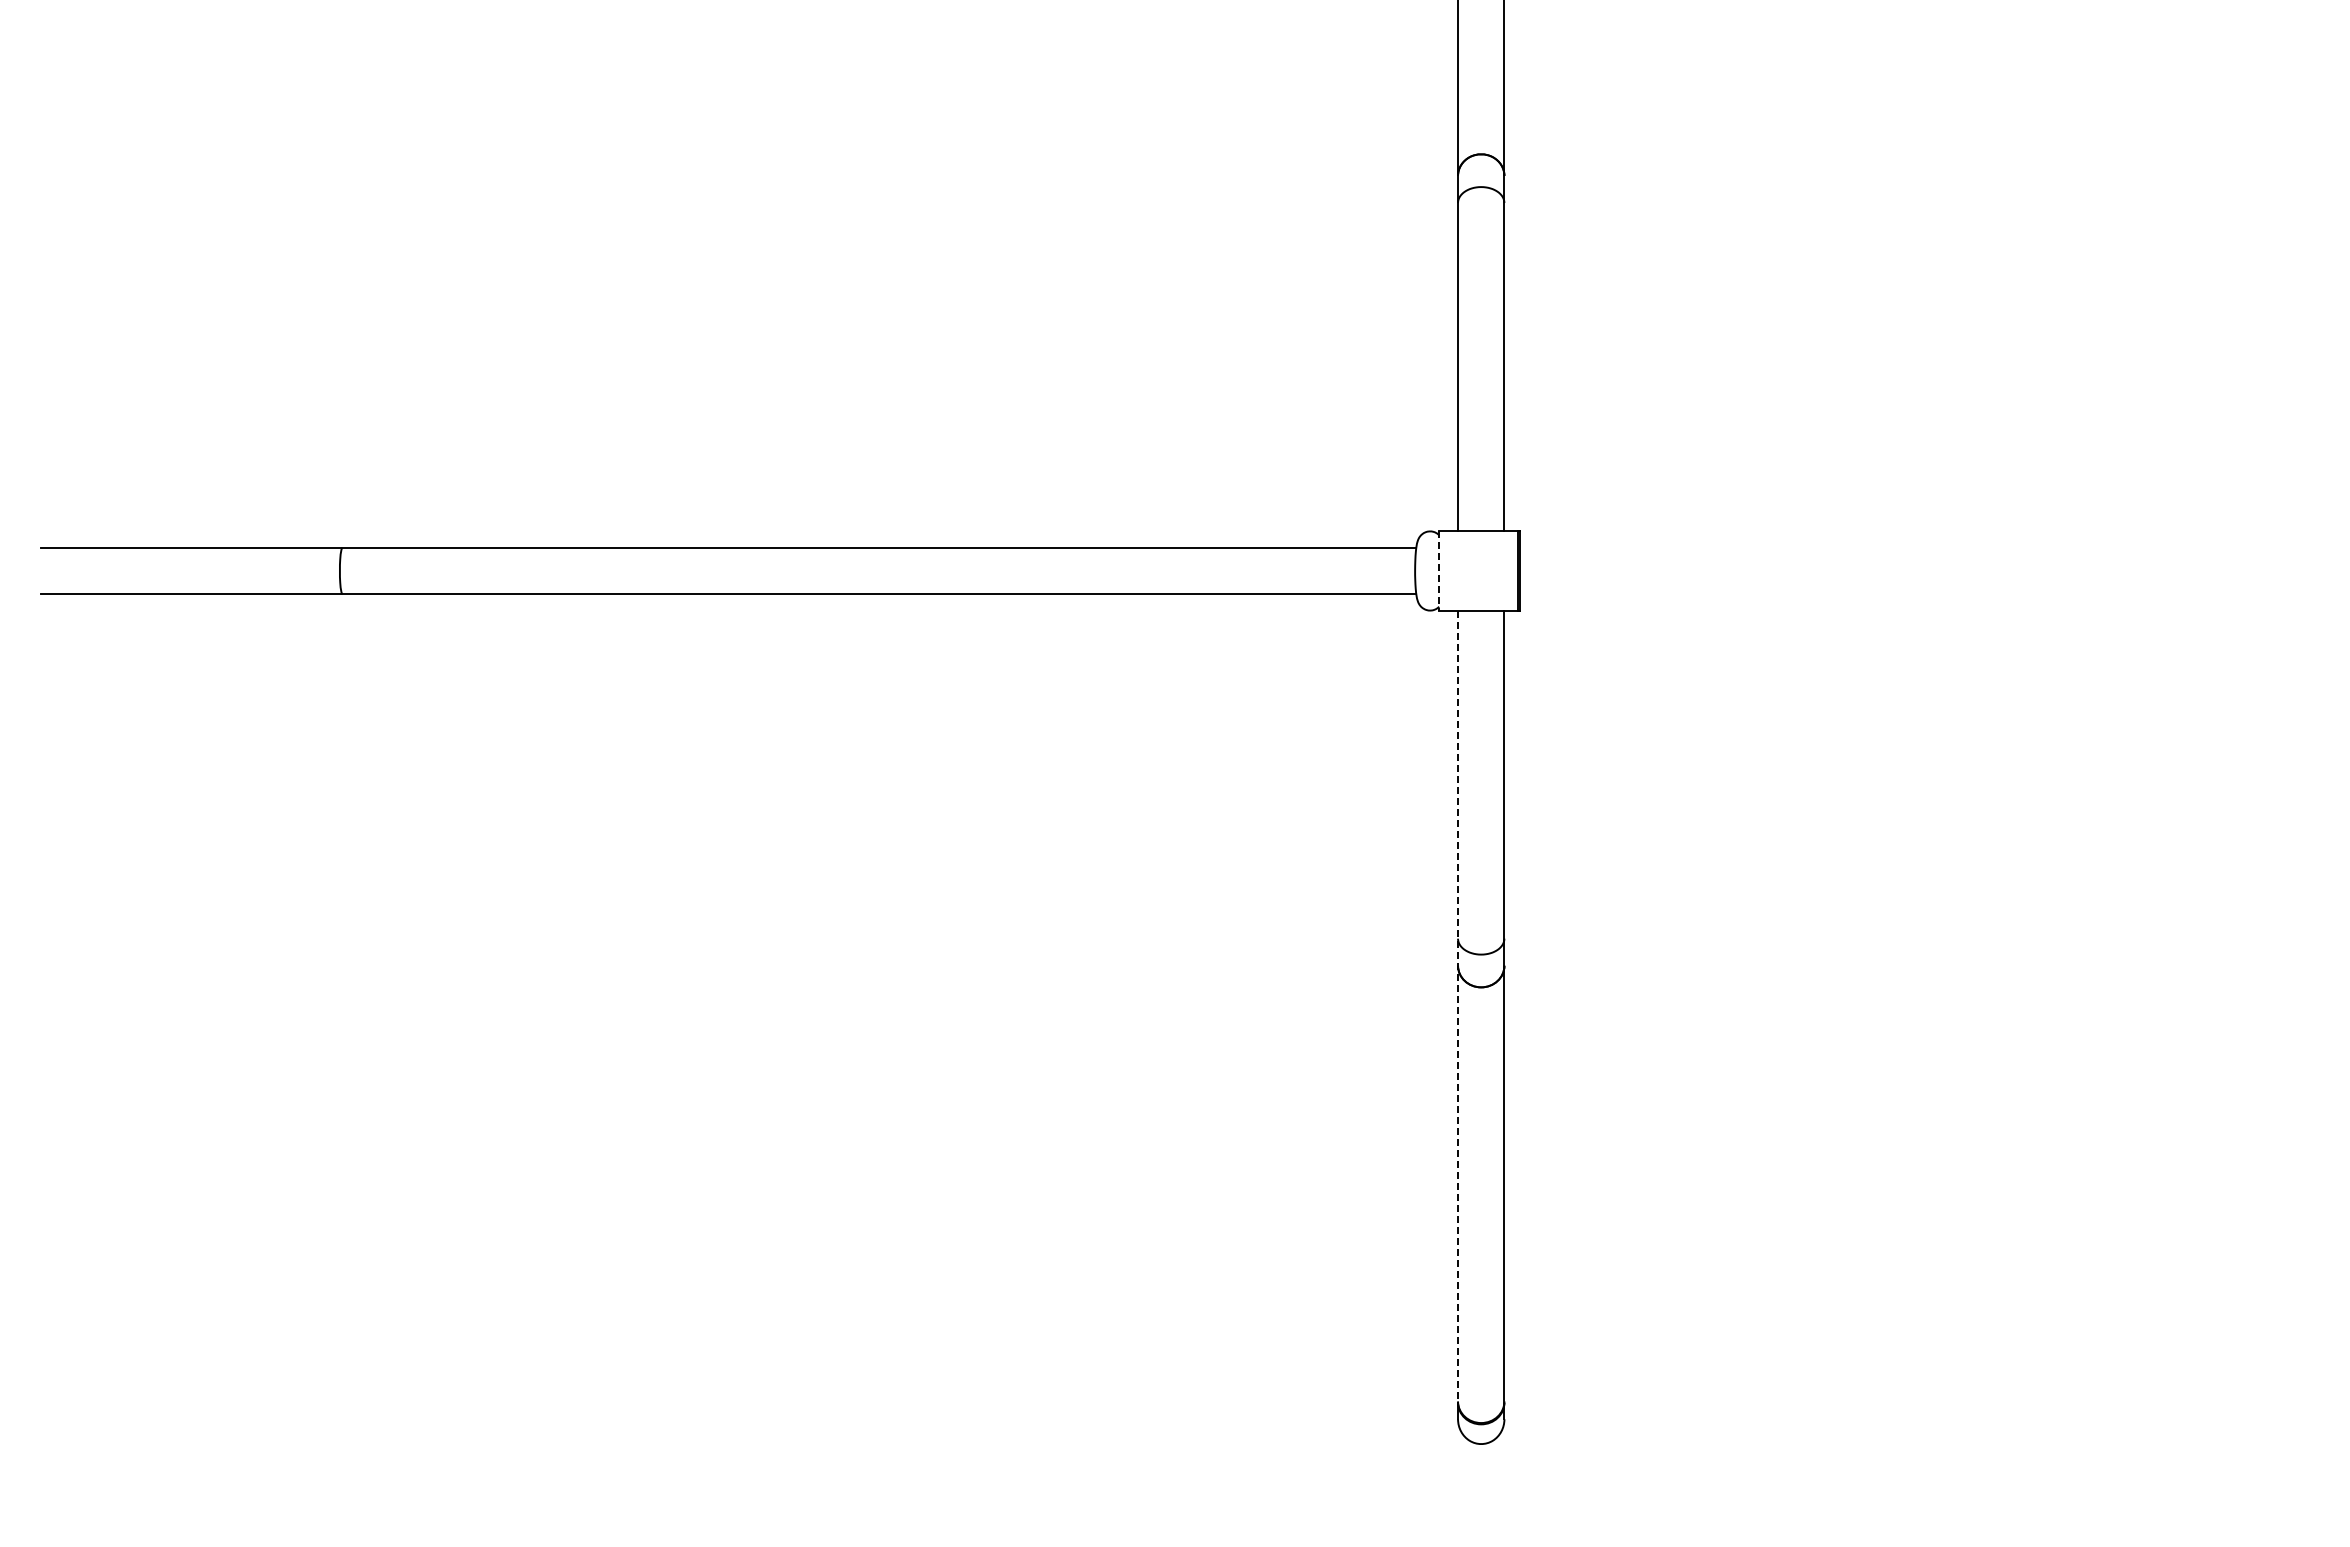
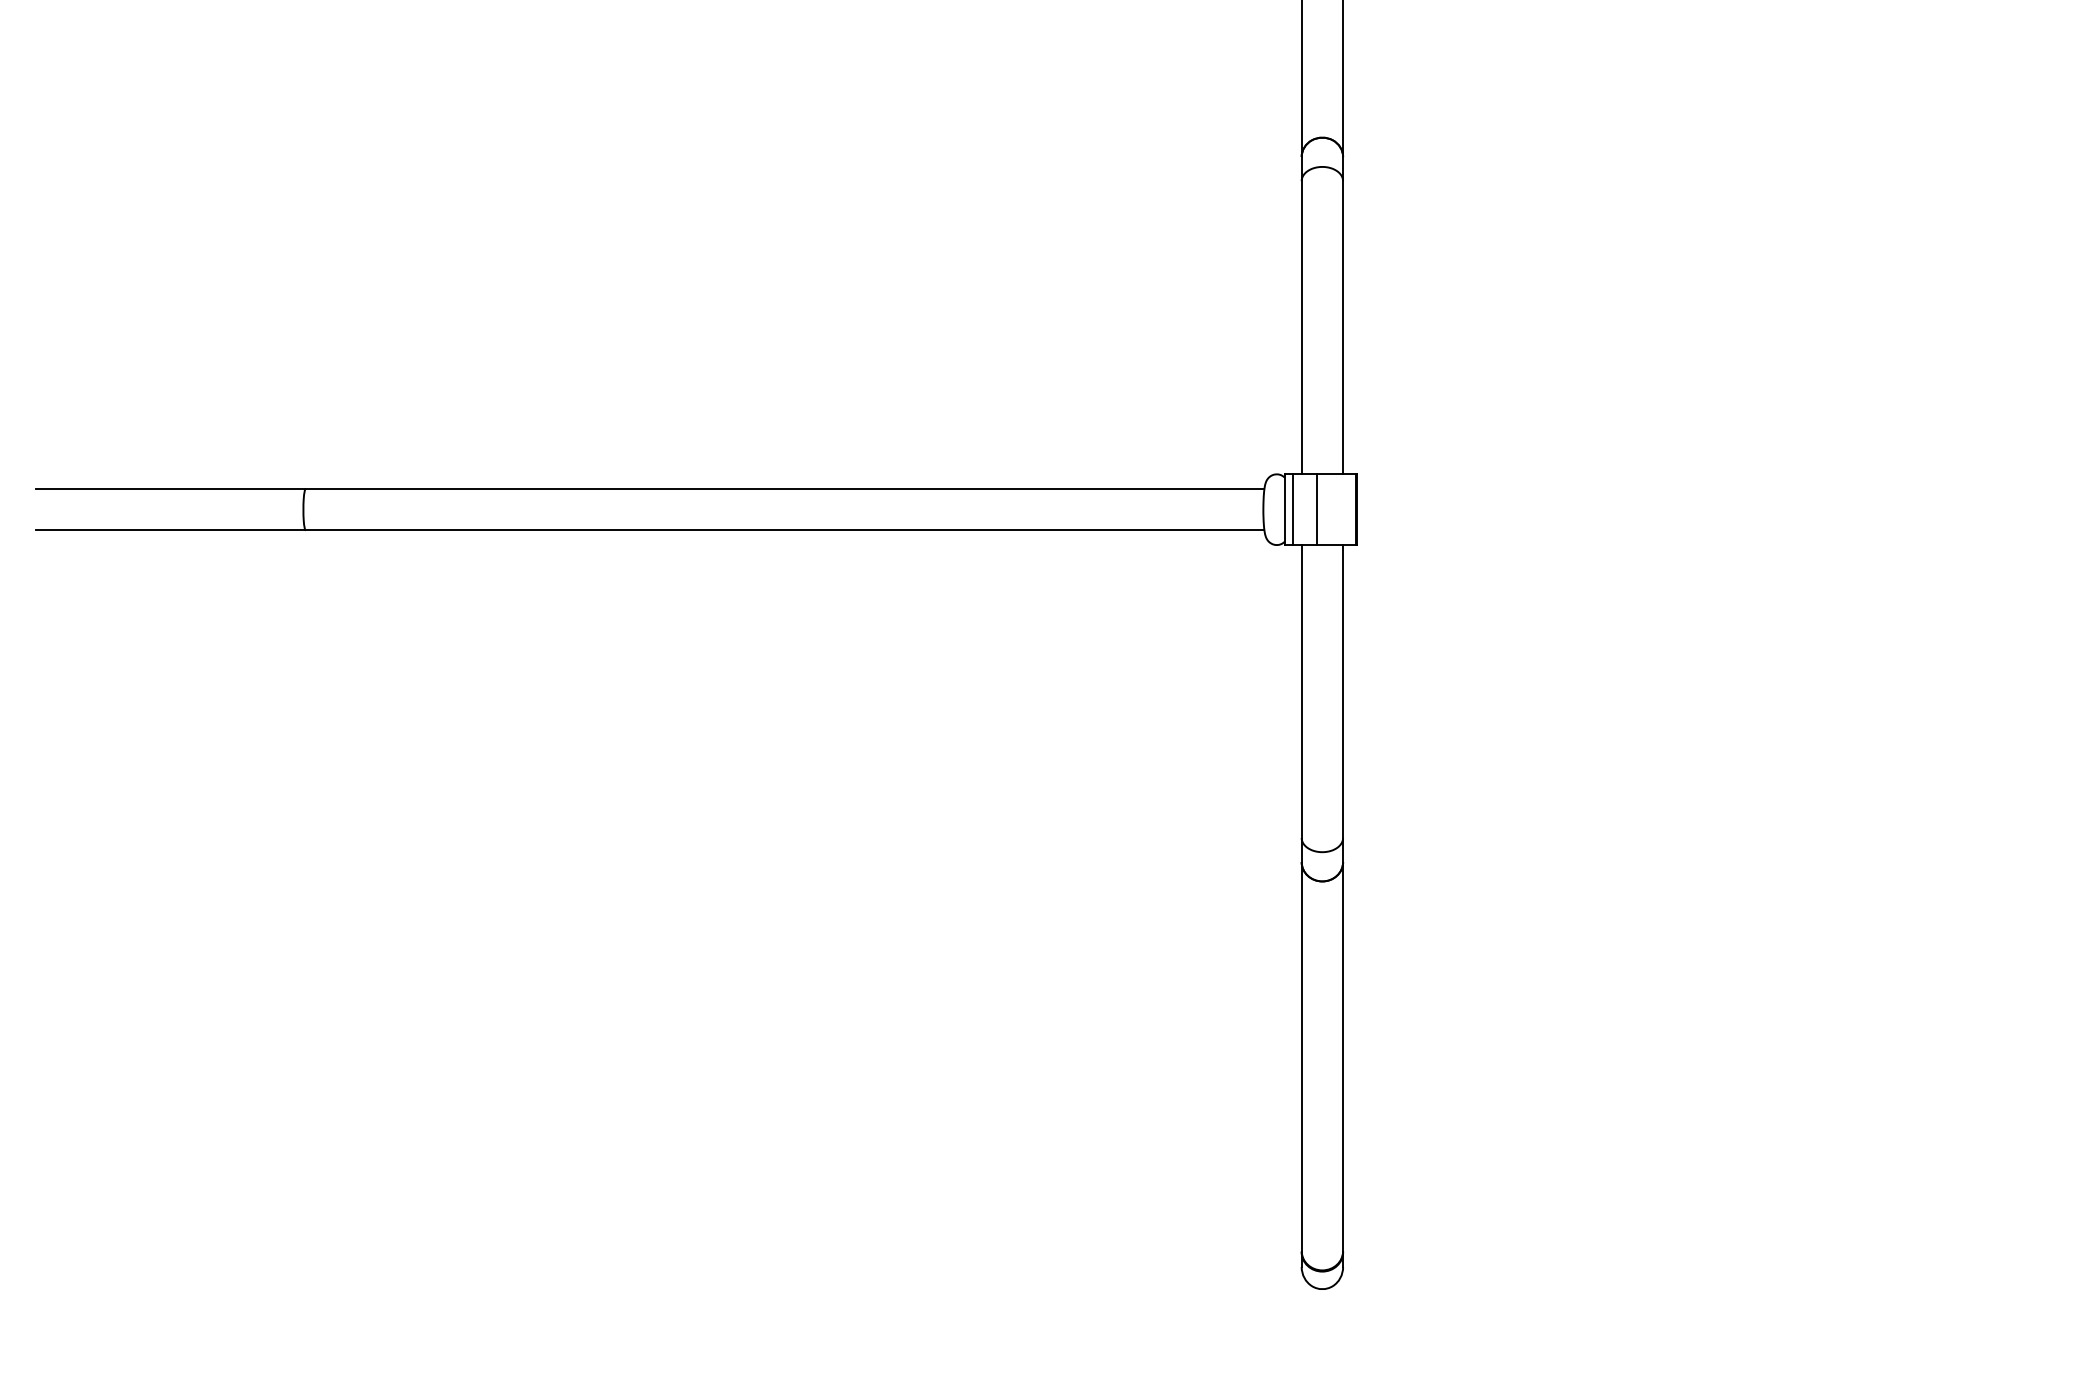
line: (1439, 570) -> (1285, 509), dashed -> solid
line: (1447, 570) -> (1292, 509), added
line: (1475, 570) -> (1317, 509), added
line: (1458, 1006) -> (1302, 898), dashed -> solid

